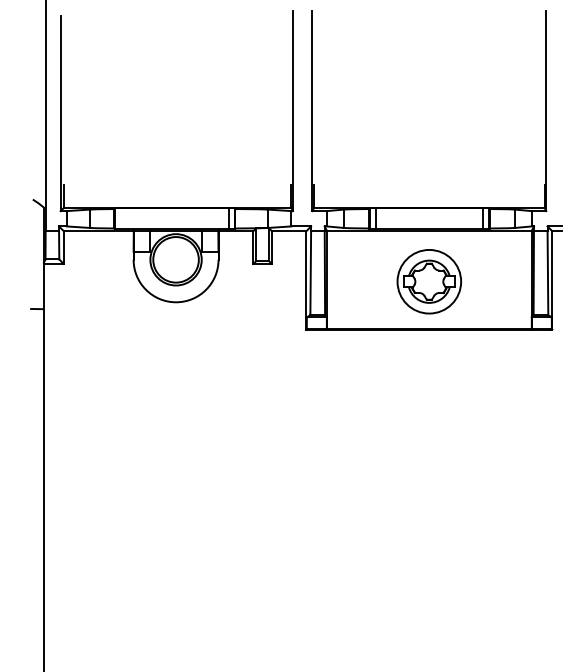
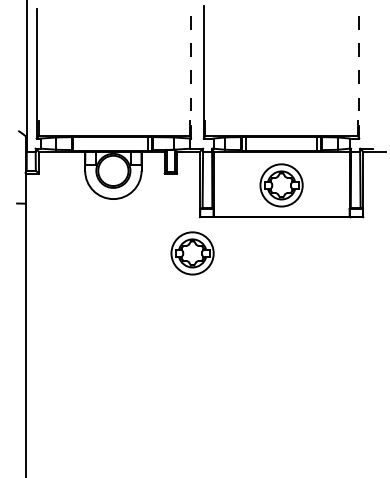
line: (293, 110) -> (191, 71), solid -> dashed
line: (546, 110) -> (359, 71), solid -> dashed
part: (295, 384) -> (192, 253), added

